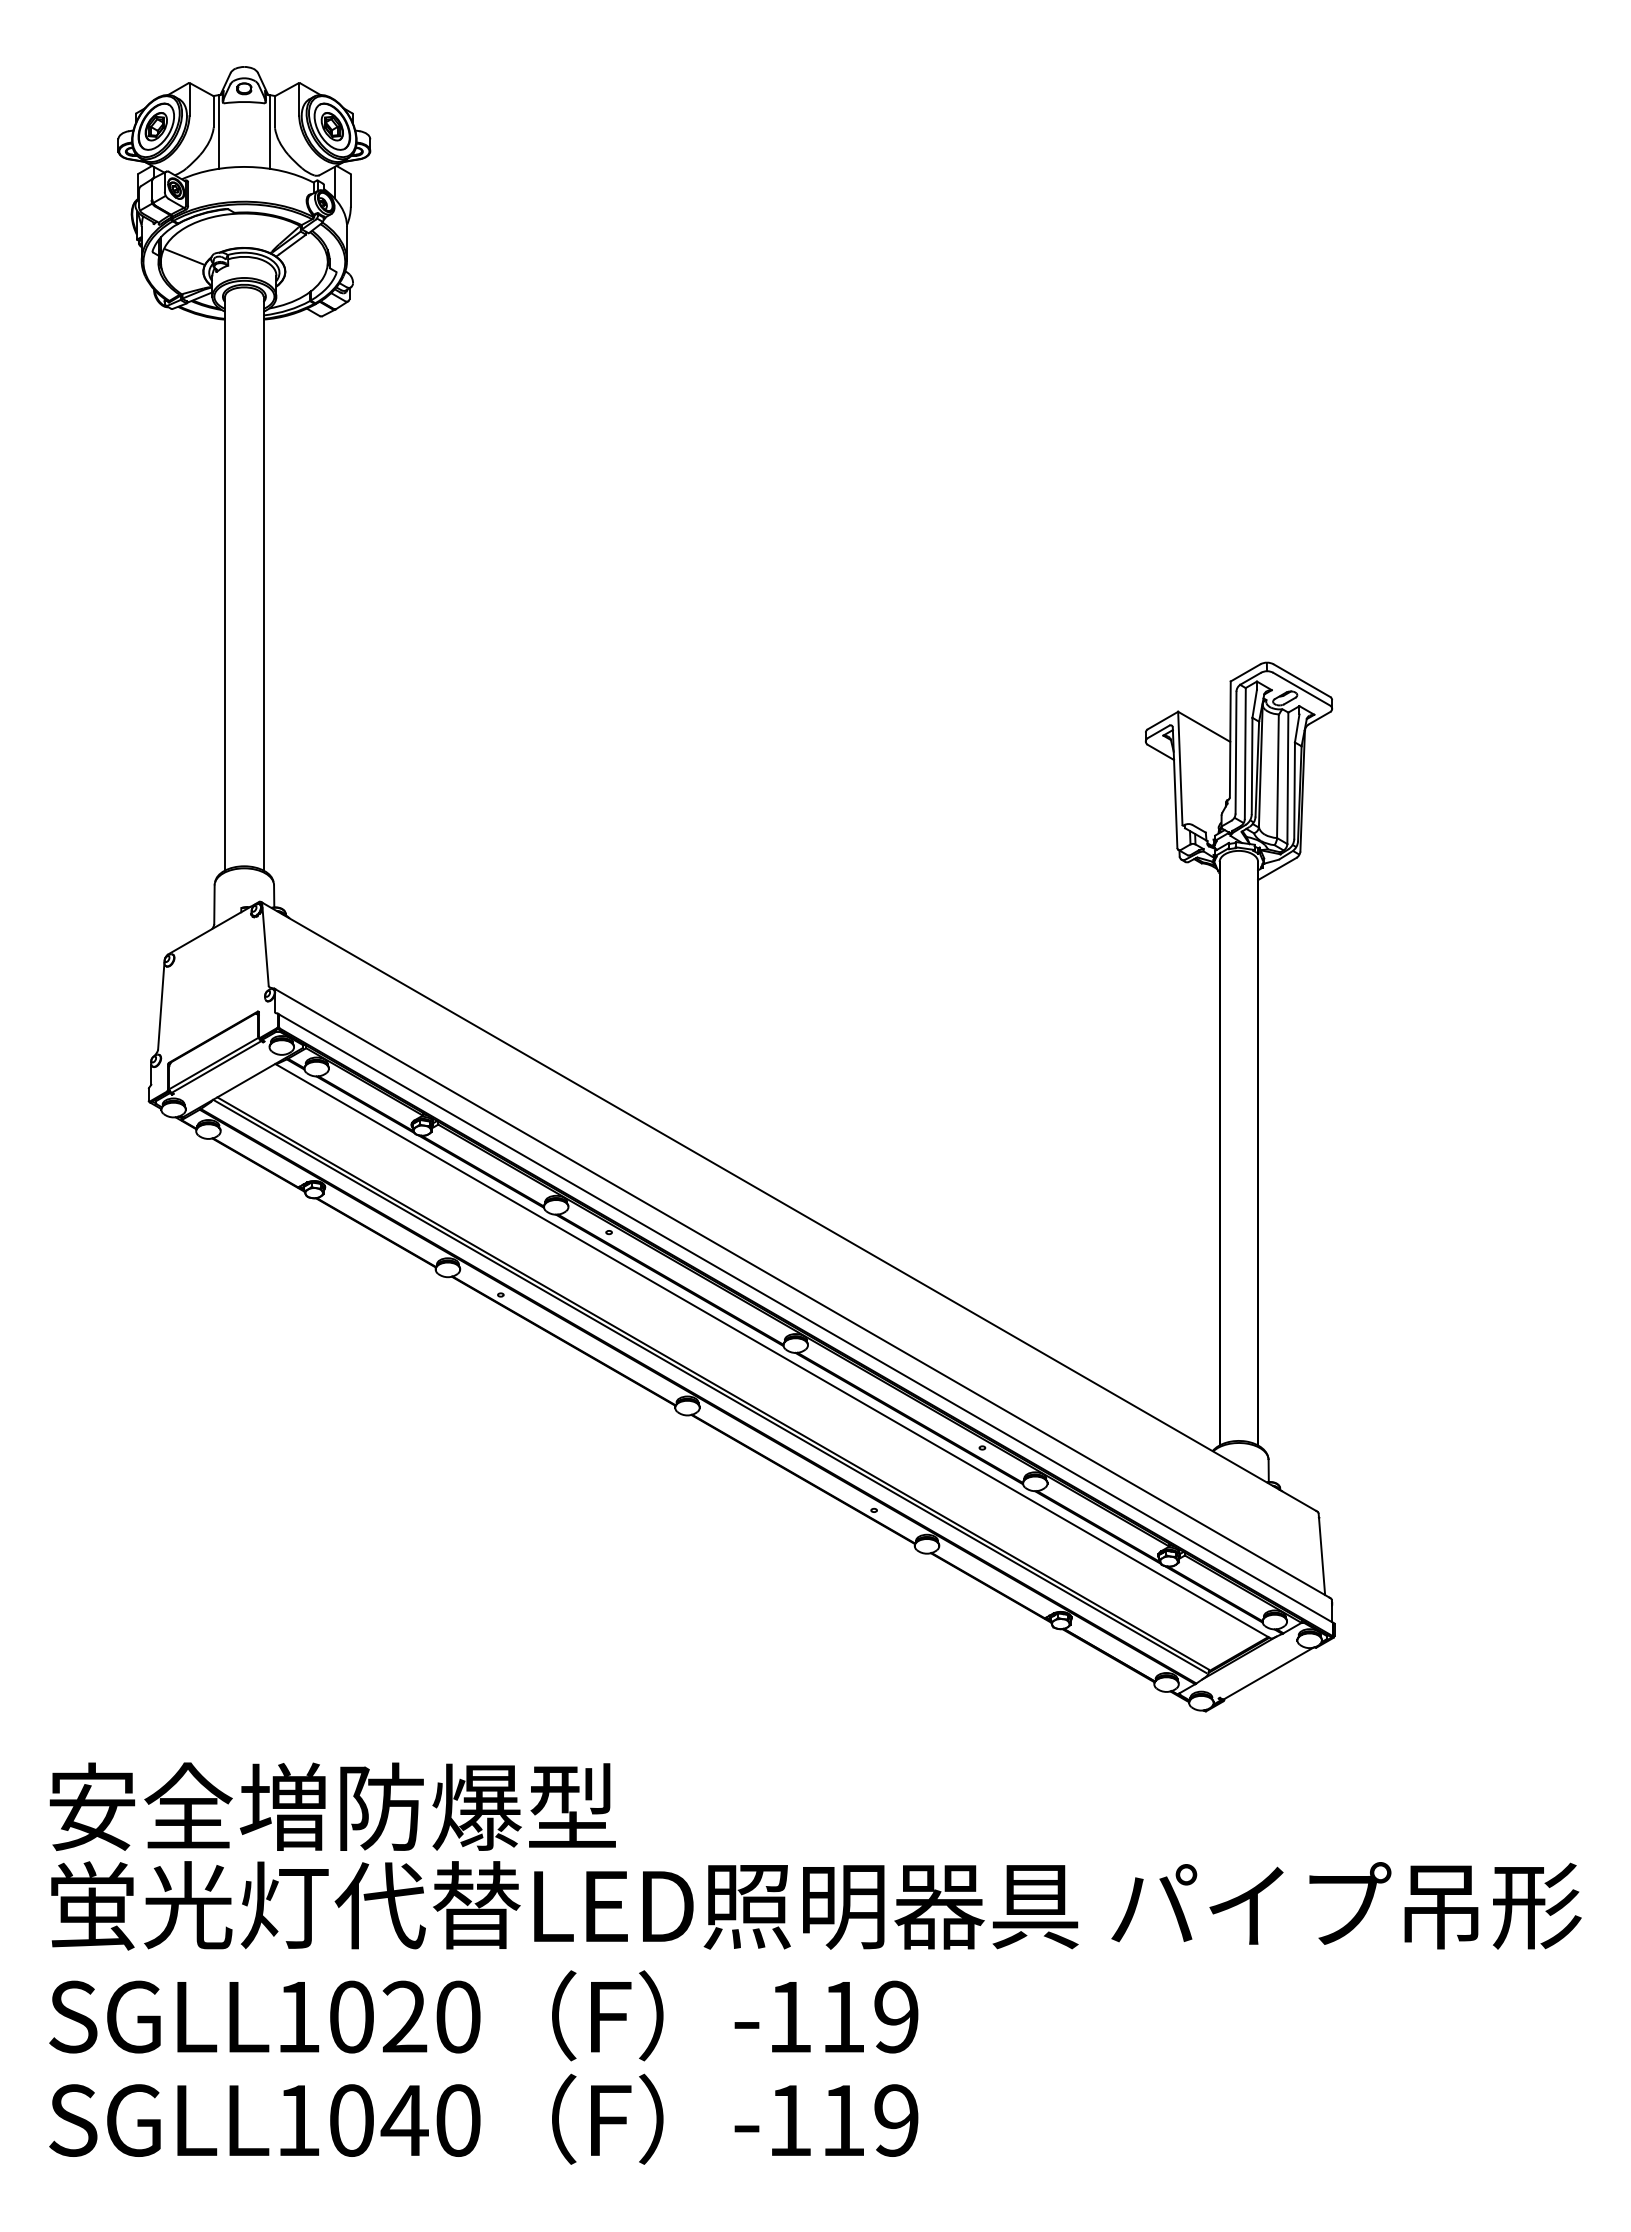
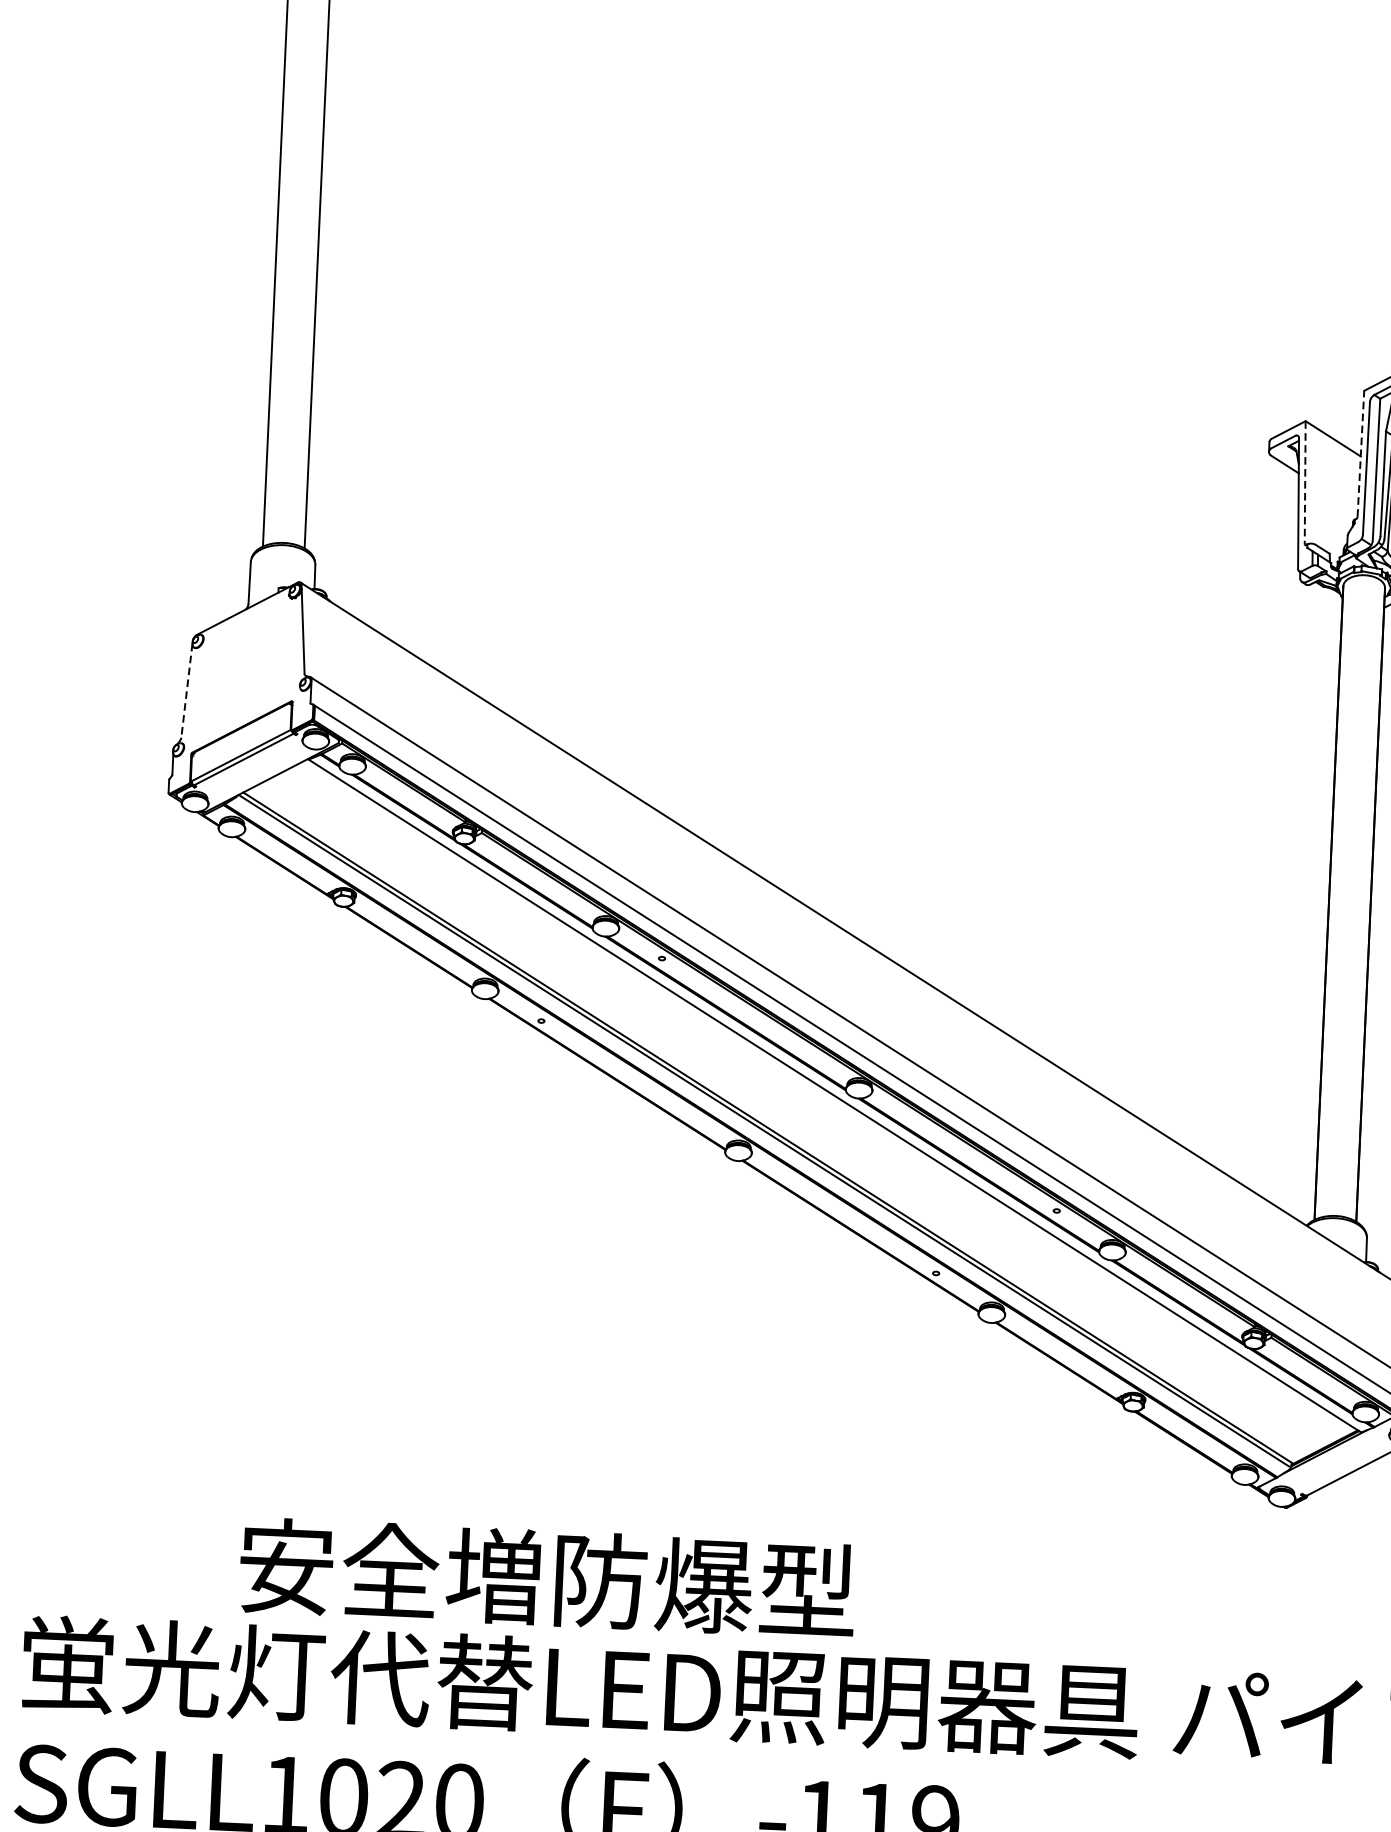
line: (1230, 738) -> (1361, 452), solid -> dashed
line: (1180, 768) -> (1305, 482), solid -> dashed
line: (161, 1006) -> (187, 691), solid -> dashed
text: (332, 1806) -> (547, 1577), moved

